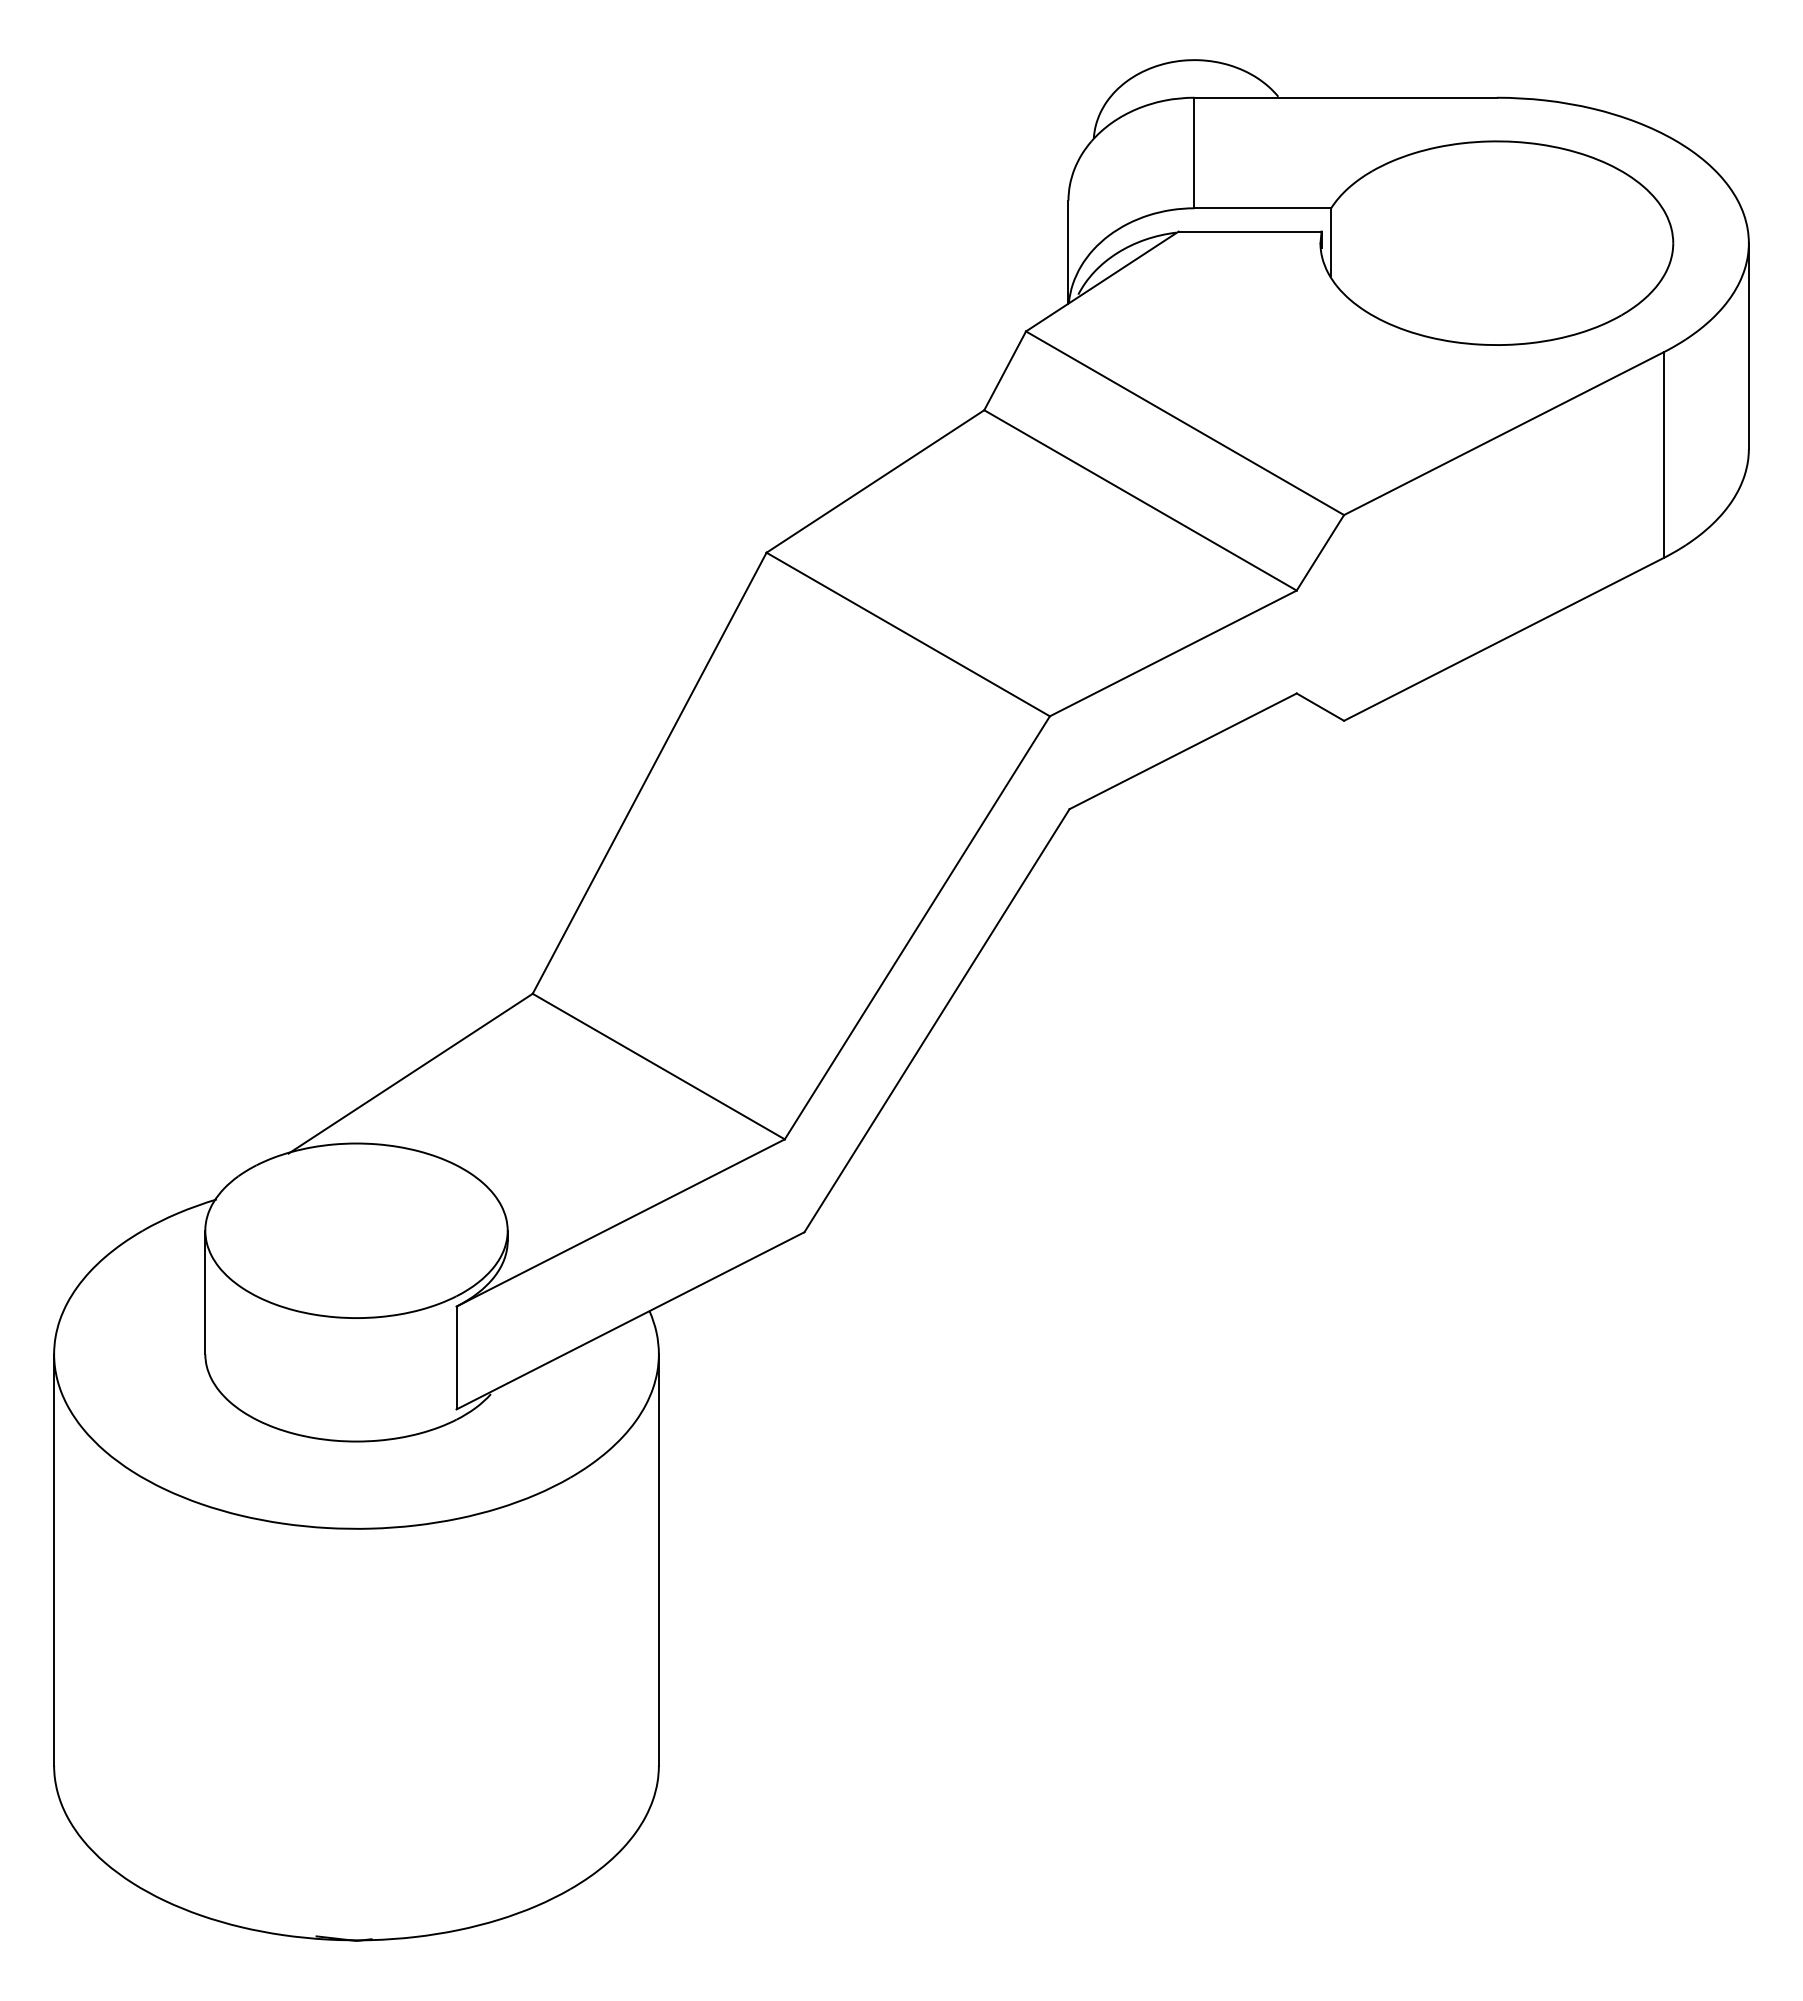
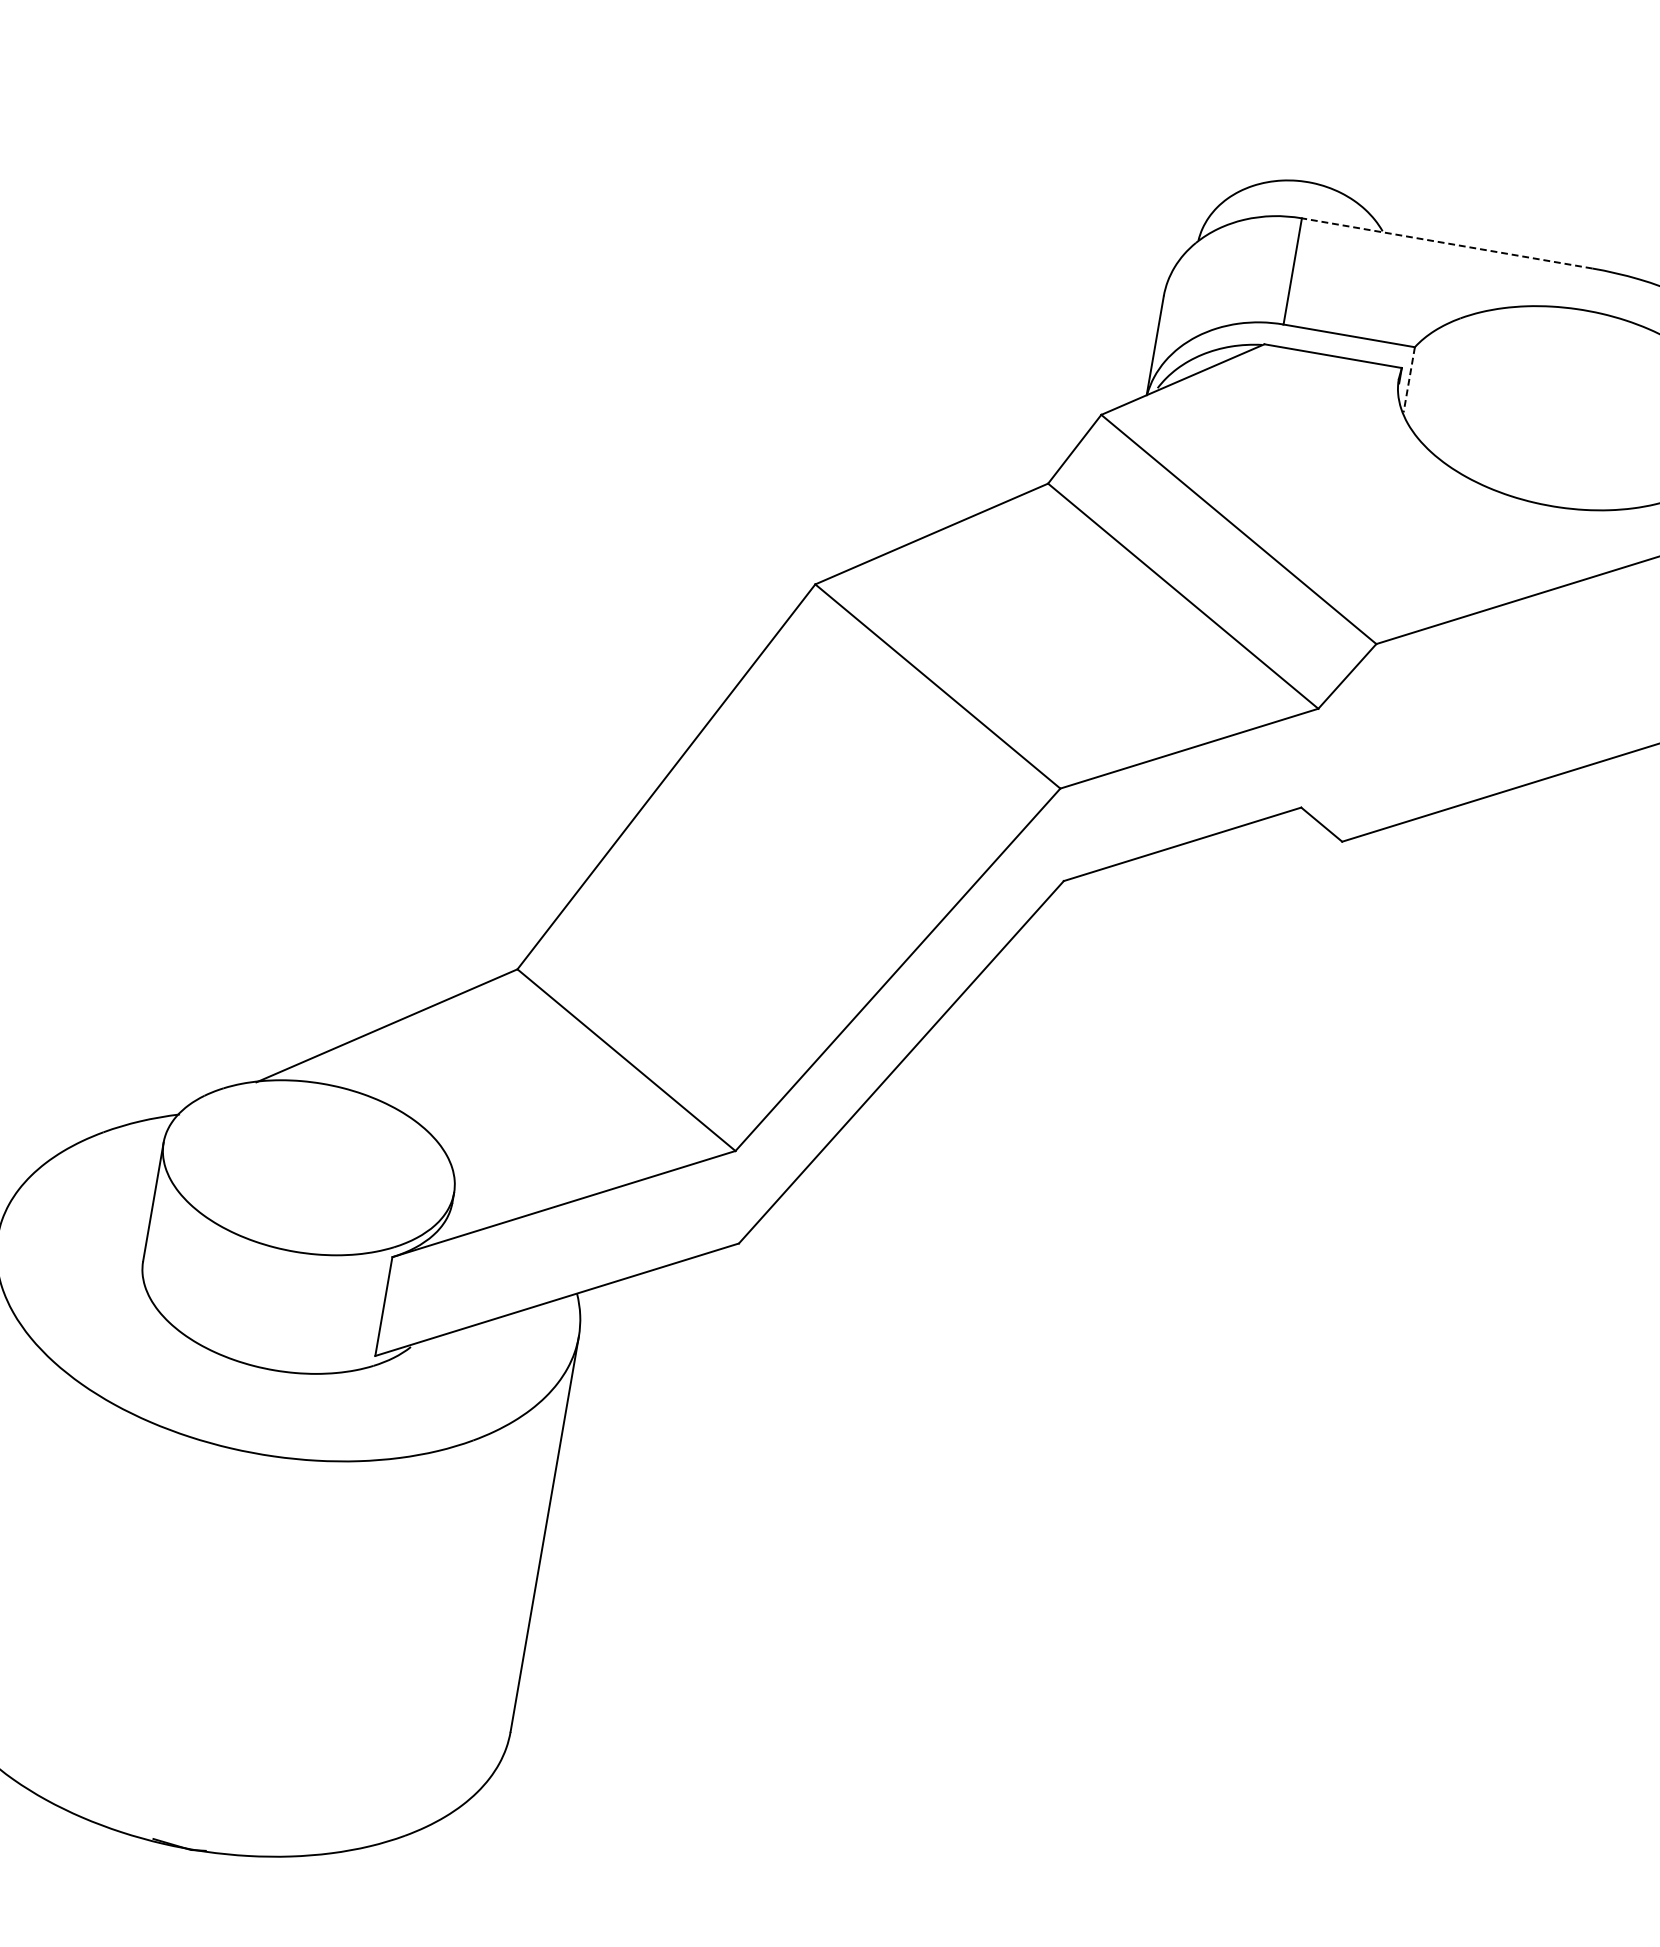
line: (1345, 97) -> (1447, 243), solid -> dashed
line: (1331, 242) -> (1409, 380), solid -> dashed

